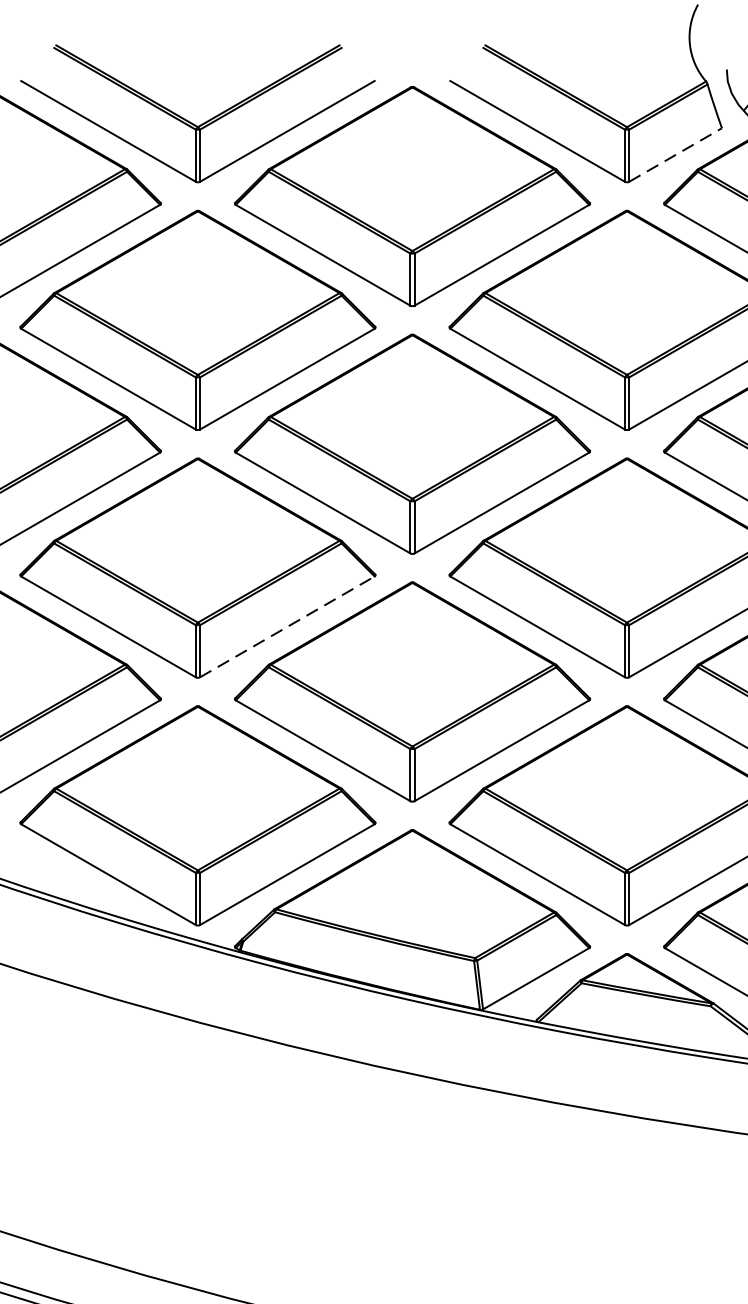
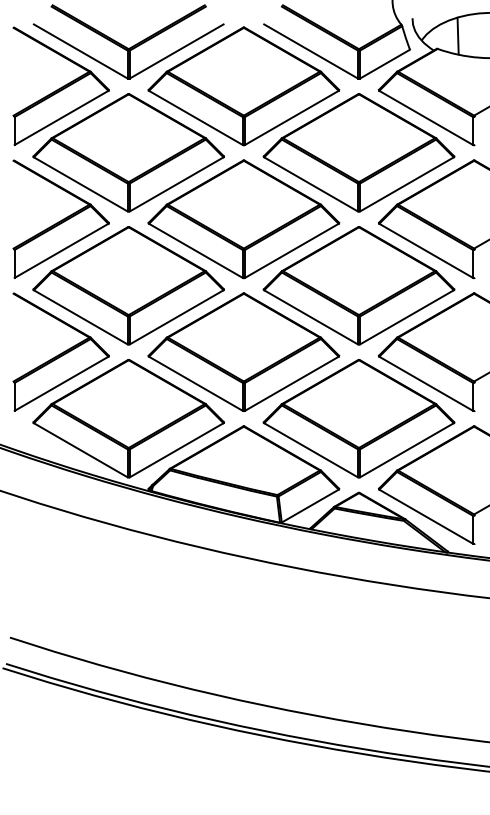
line: (676, 155) -> (385, 64), dashed -> solid
line: (288, 627) -> (177, 317), dashed -> solid

